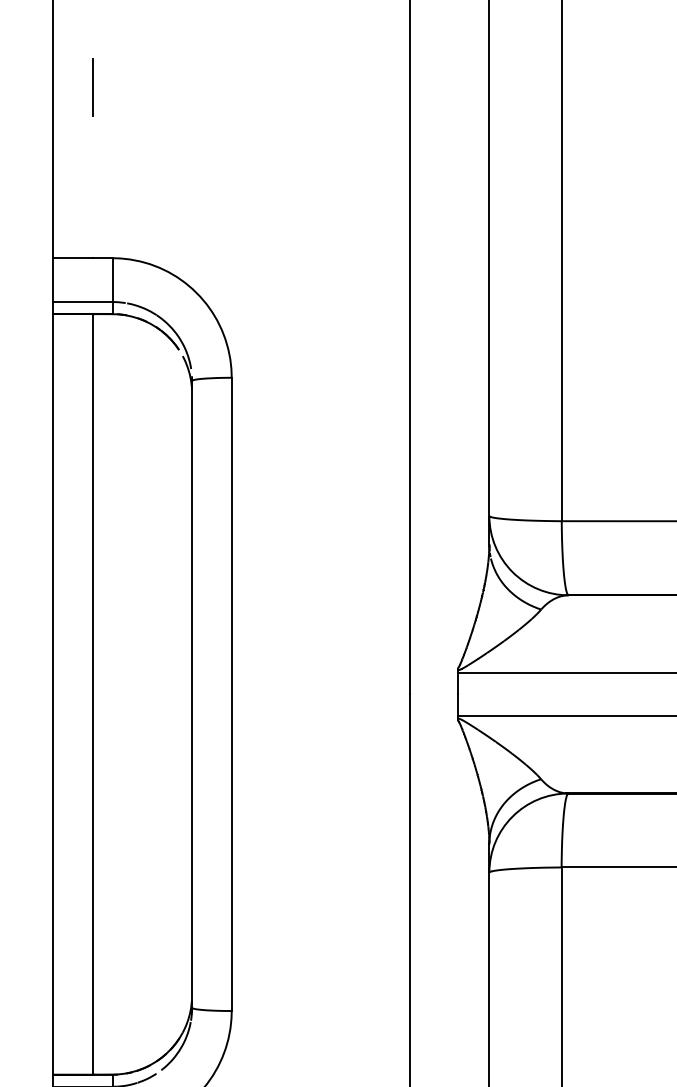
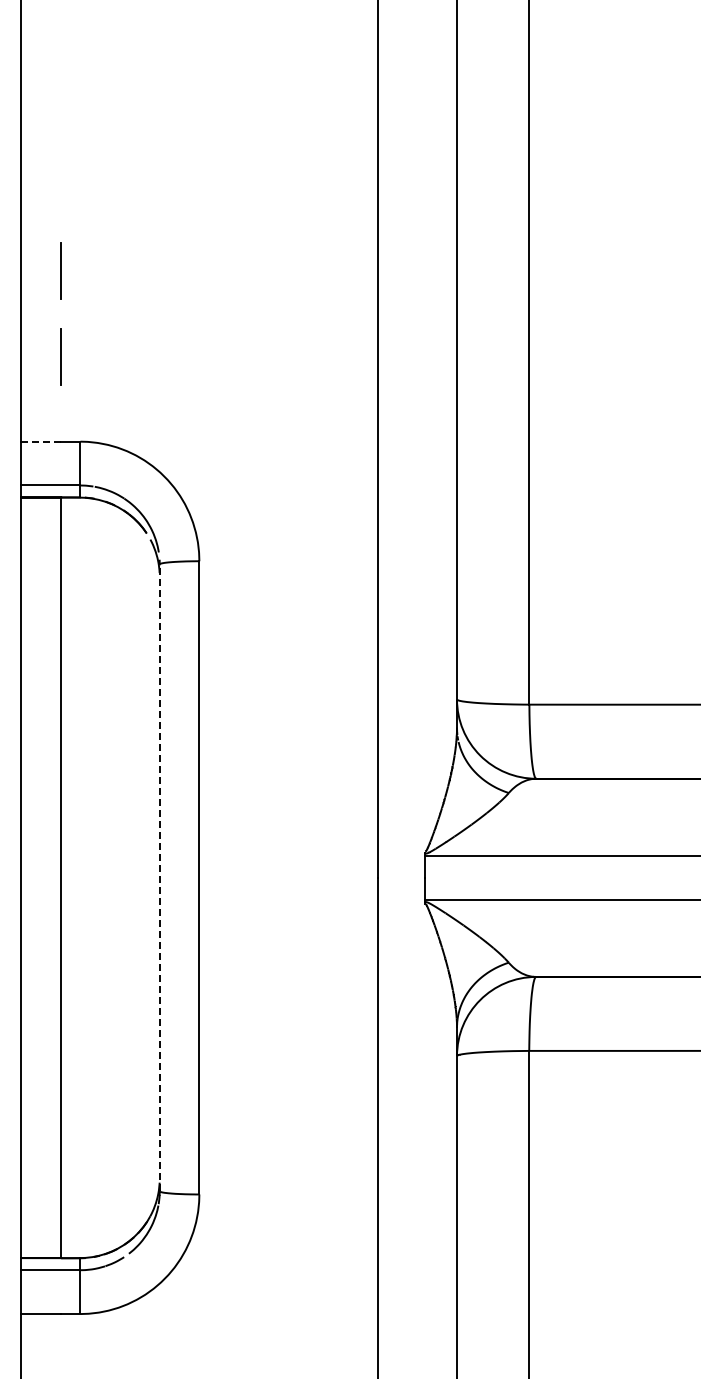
line: (92, 173) -> (60, 356), added
line: (72, 258) -> (40, 441), solid -> dashed
line: (191, 694) -> (159, 877), solid -> dashed

